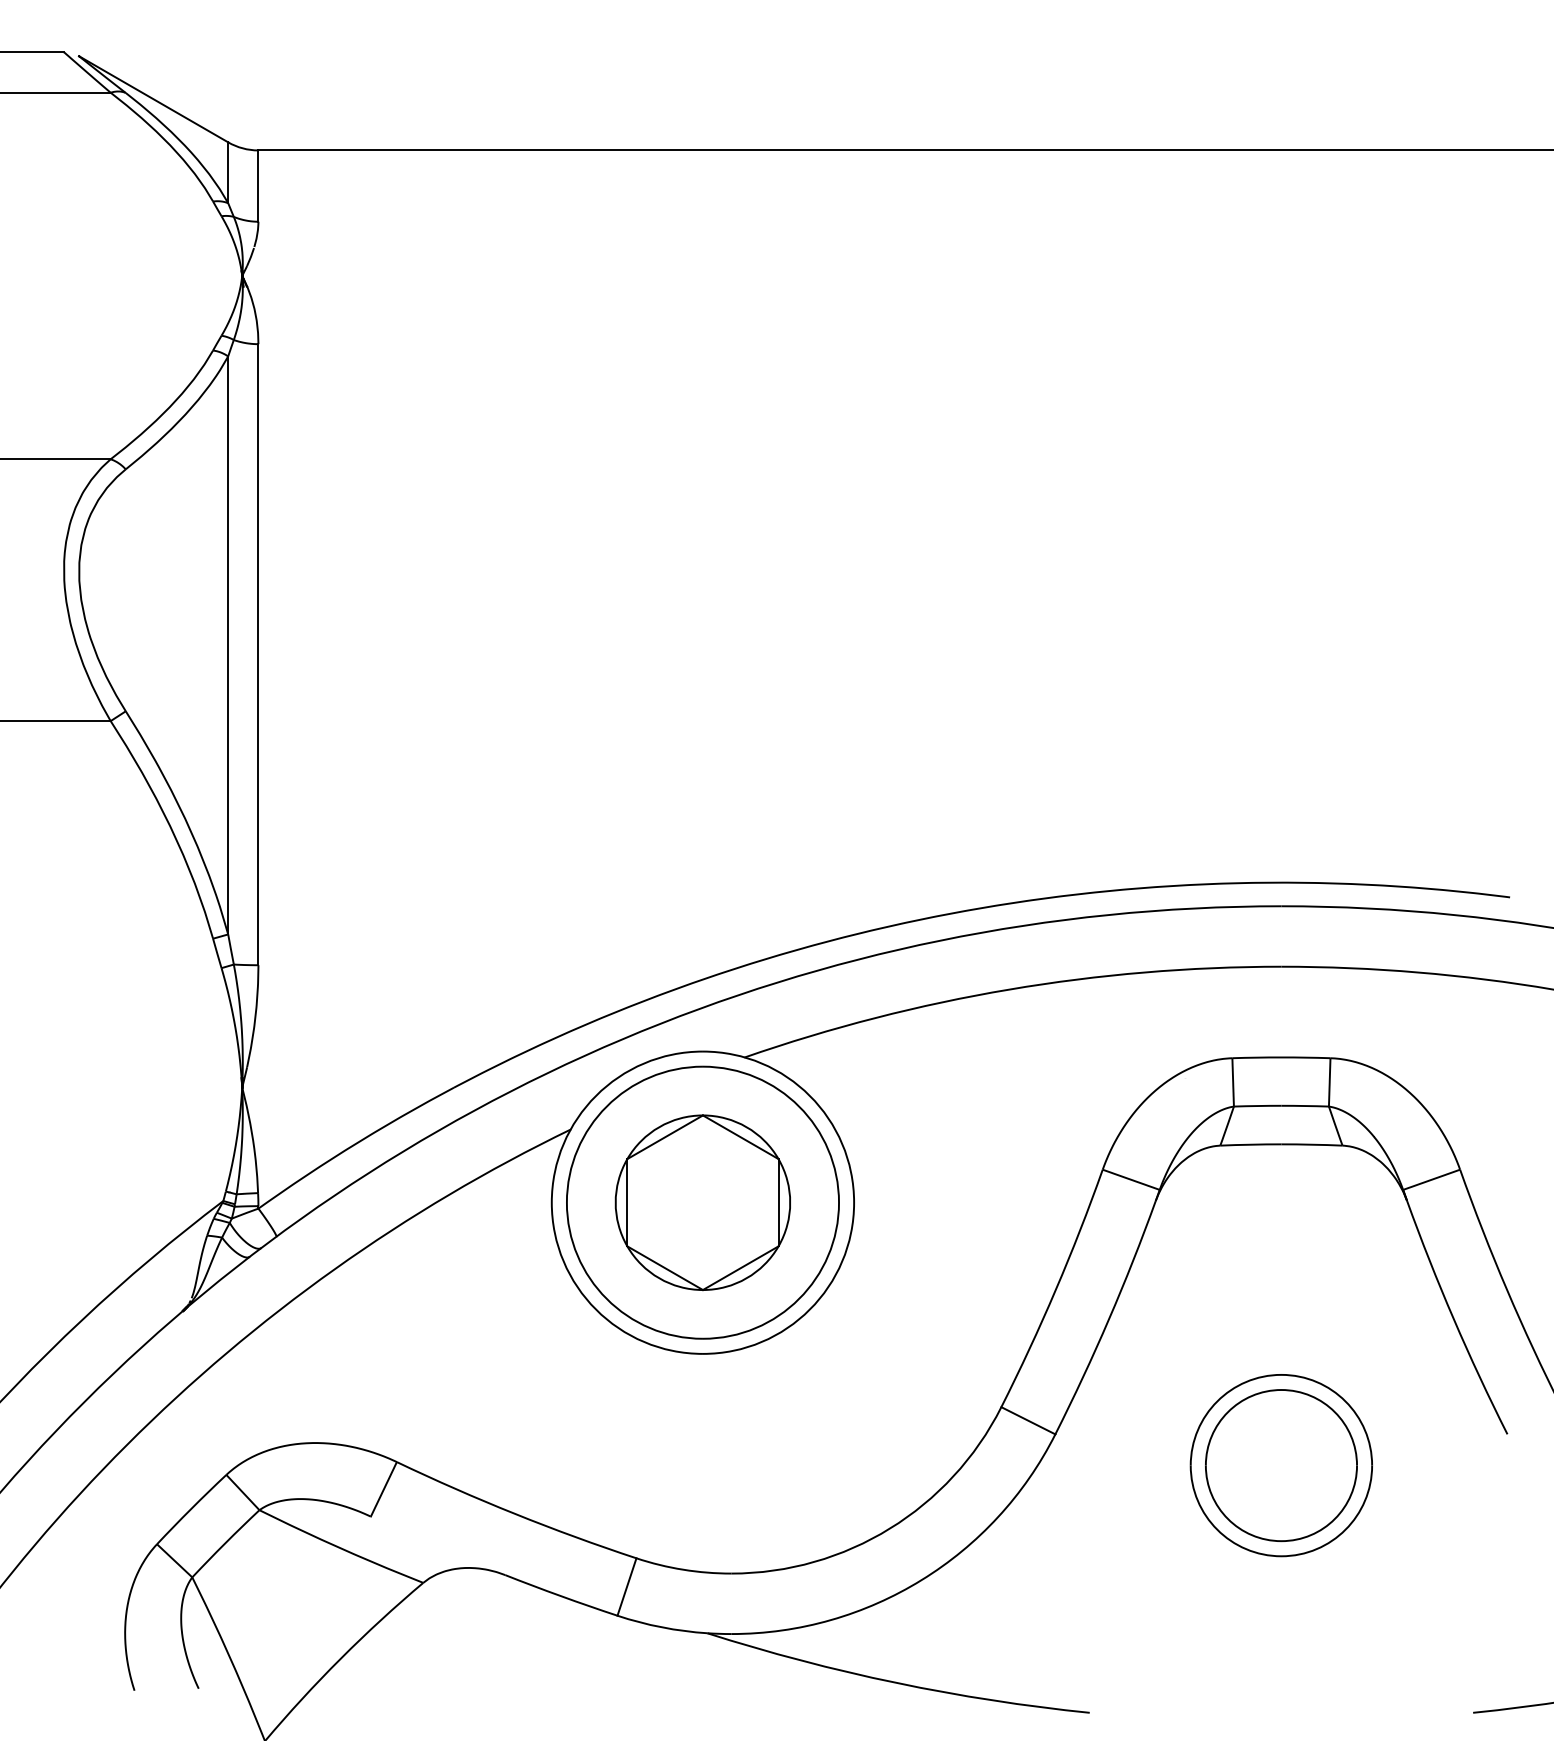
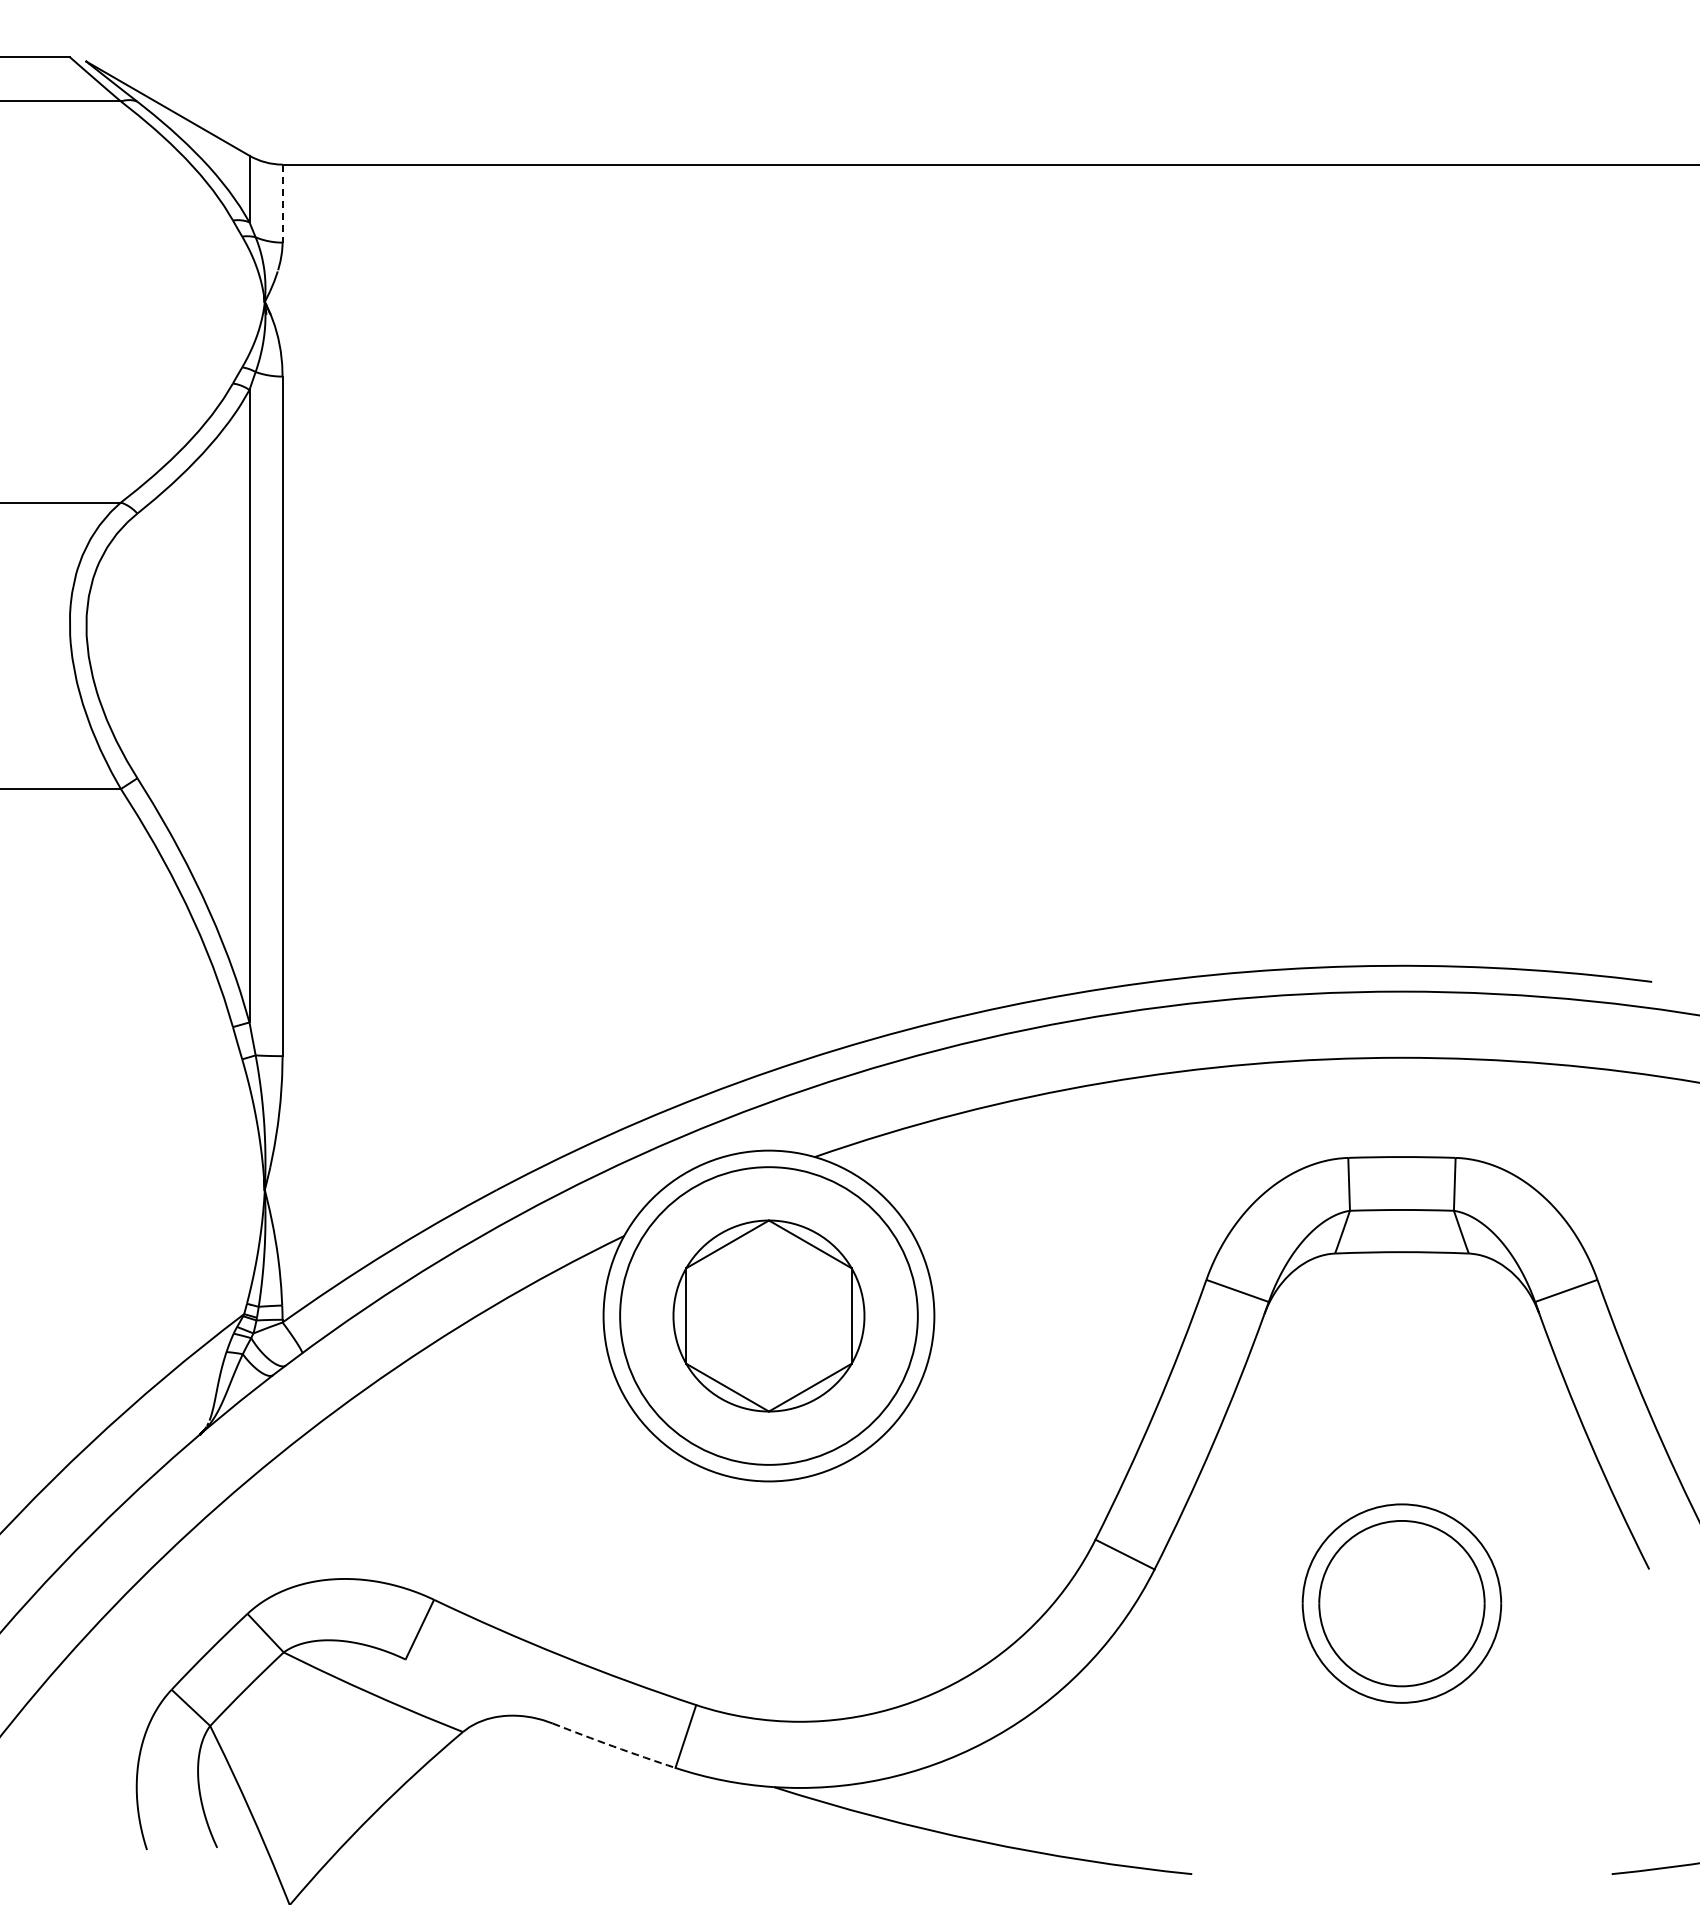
line: (258, 186) -> (282, 204), solid -> dashed
arc: (561, 1596) -> (614, 1746), solid -> dashed

